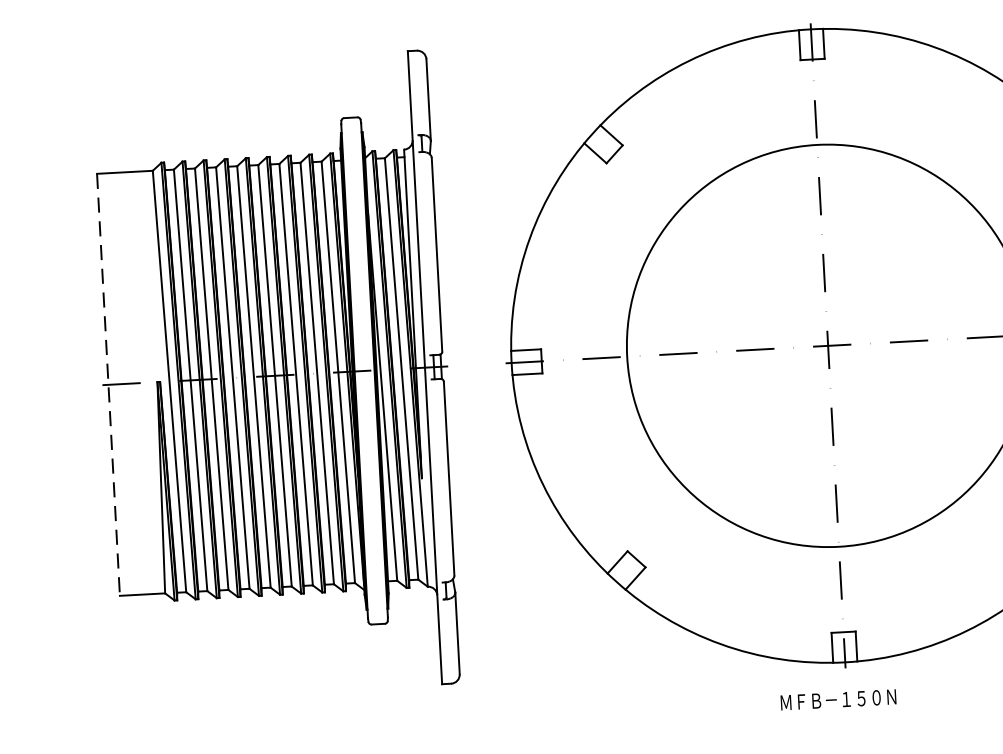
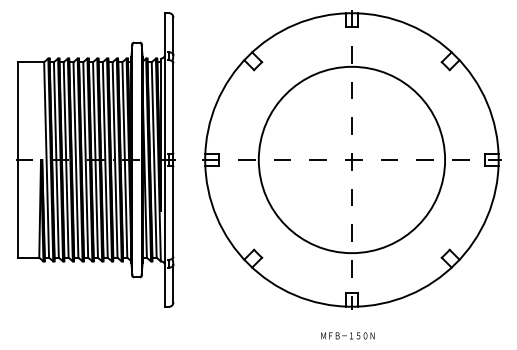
line: (108, 383) -> (18, 159), dashed -> solid
text: (837, 699) -> (347, 335), moved

